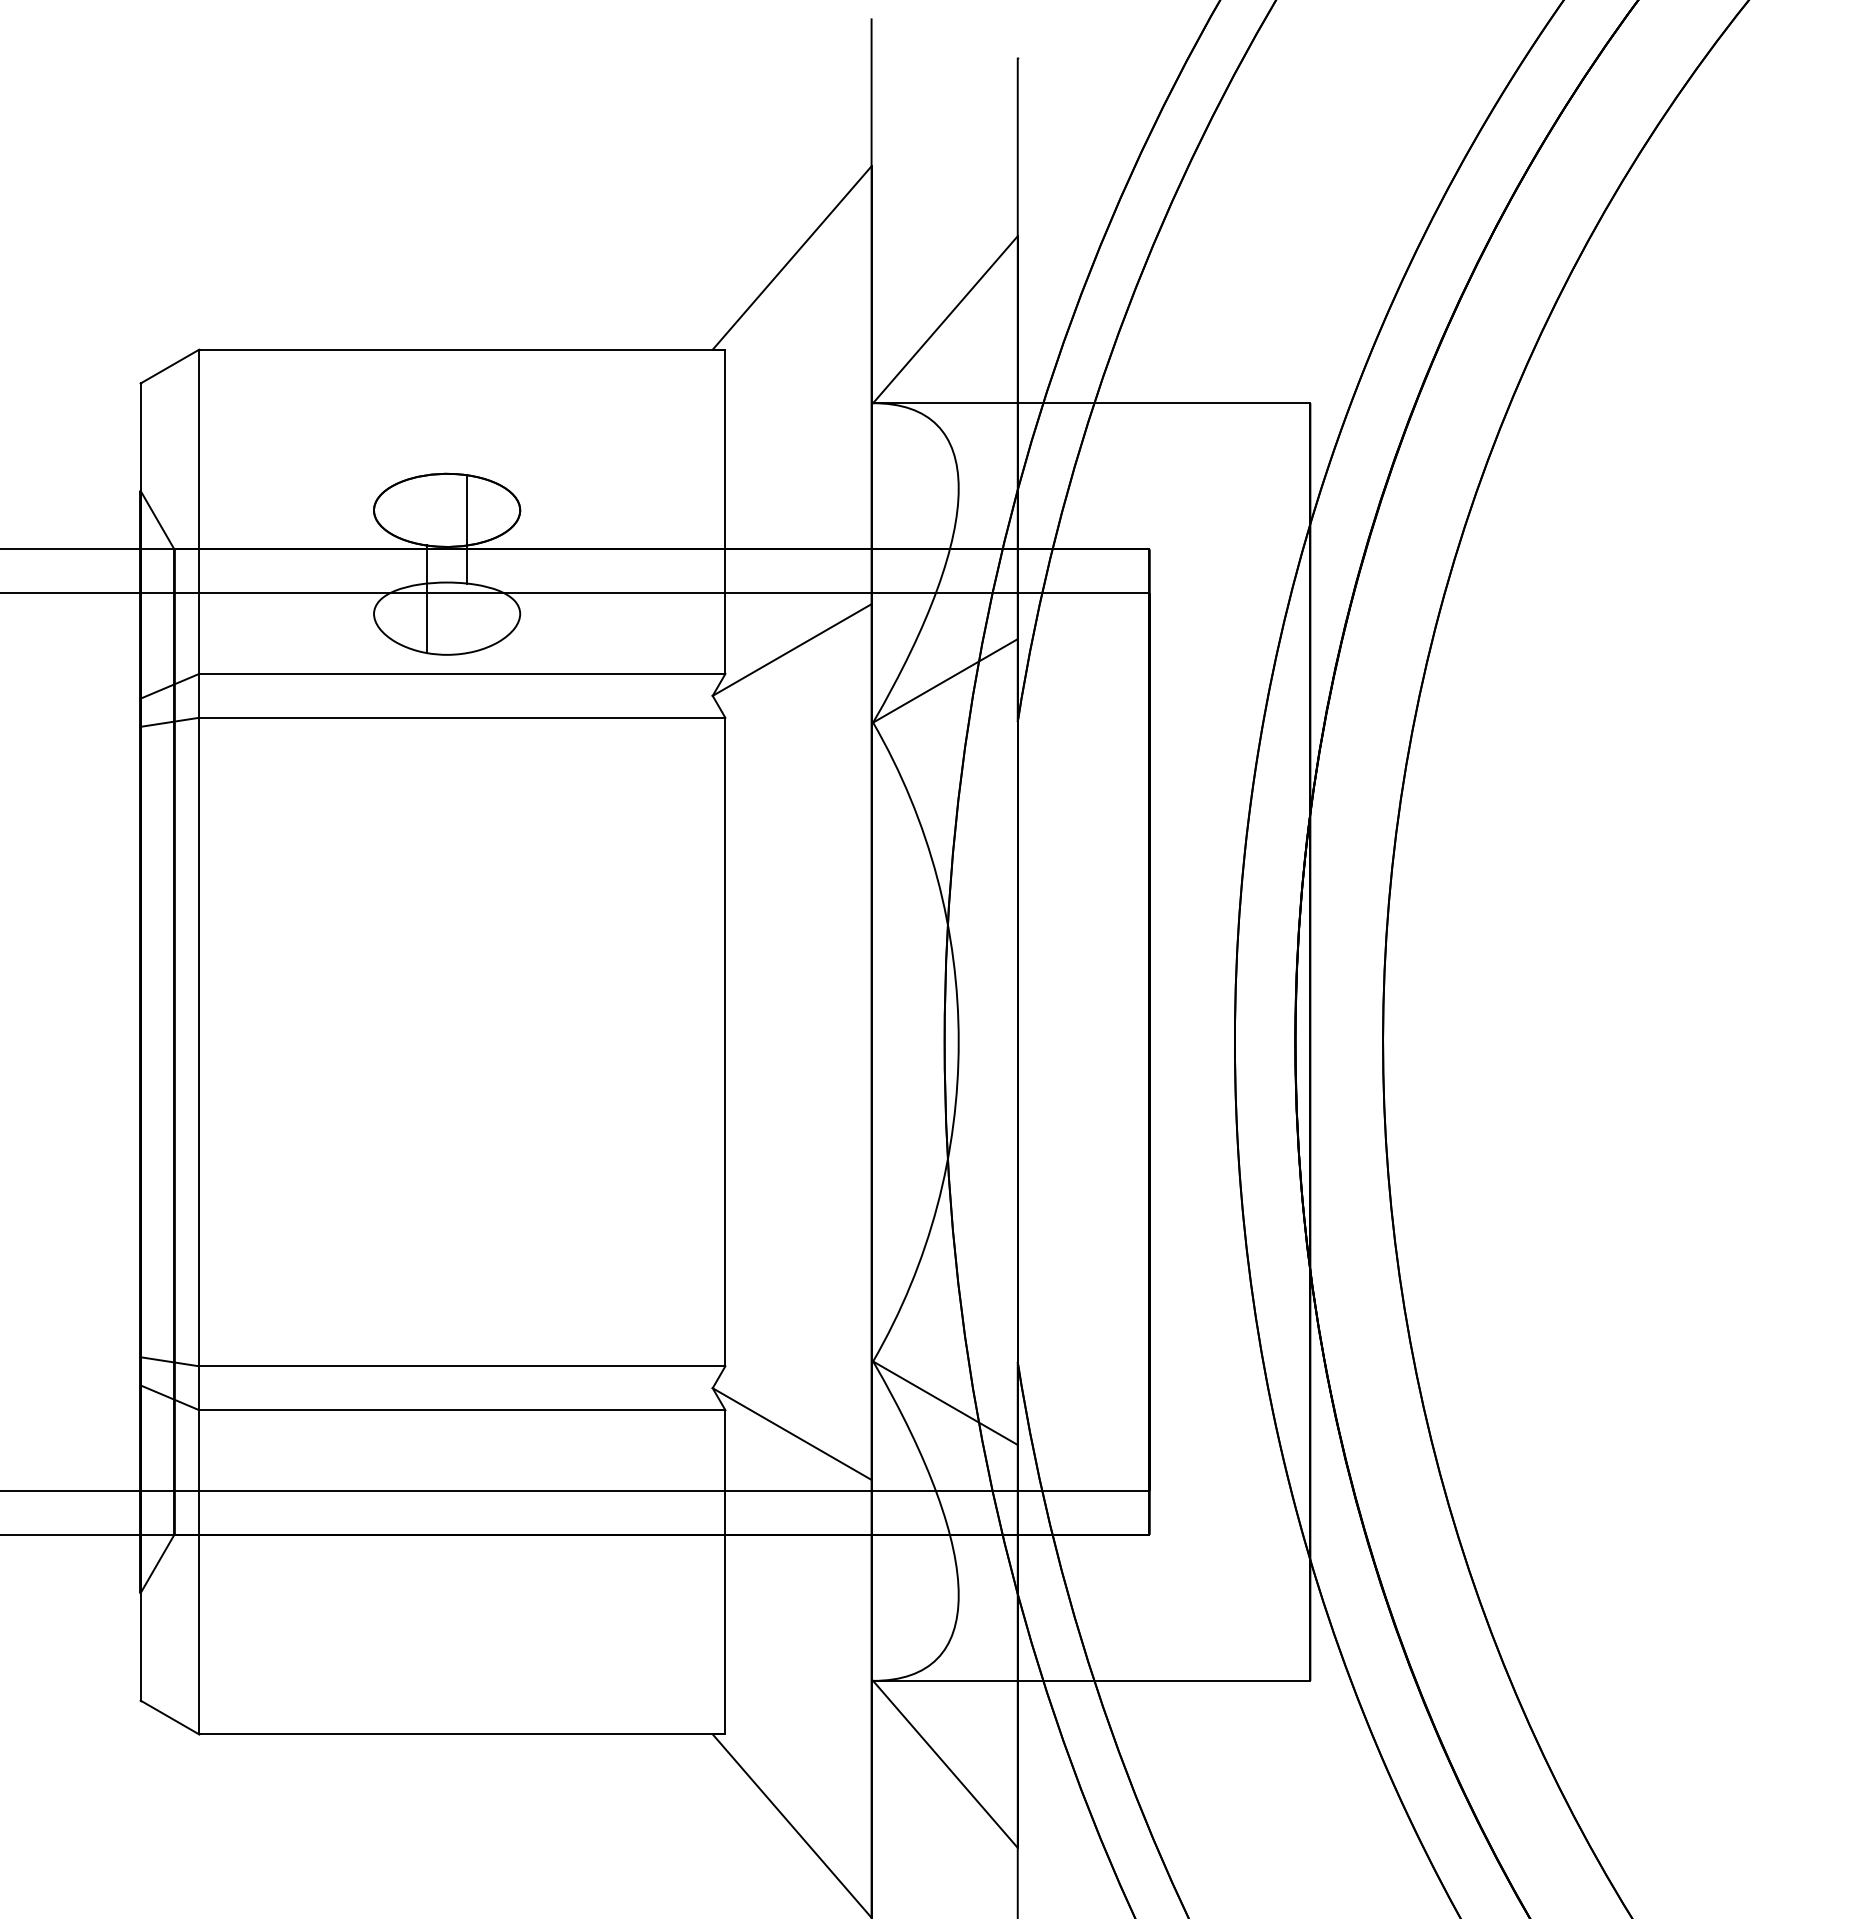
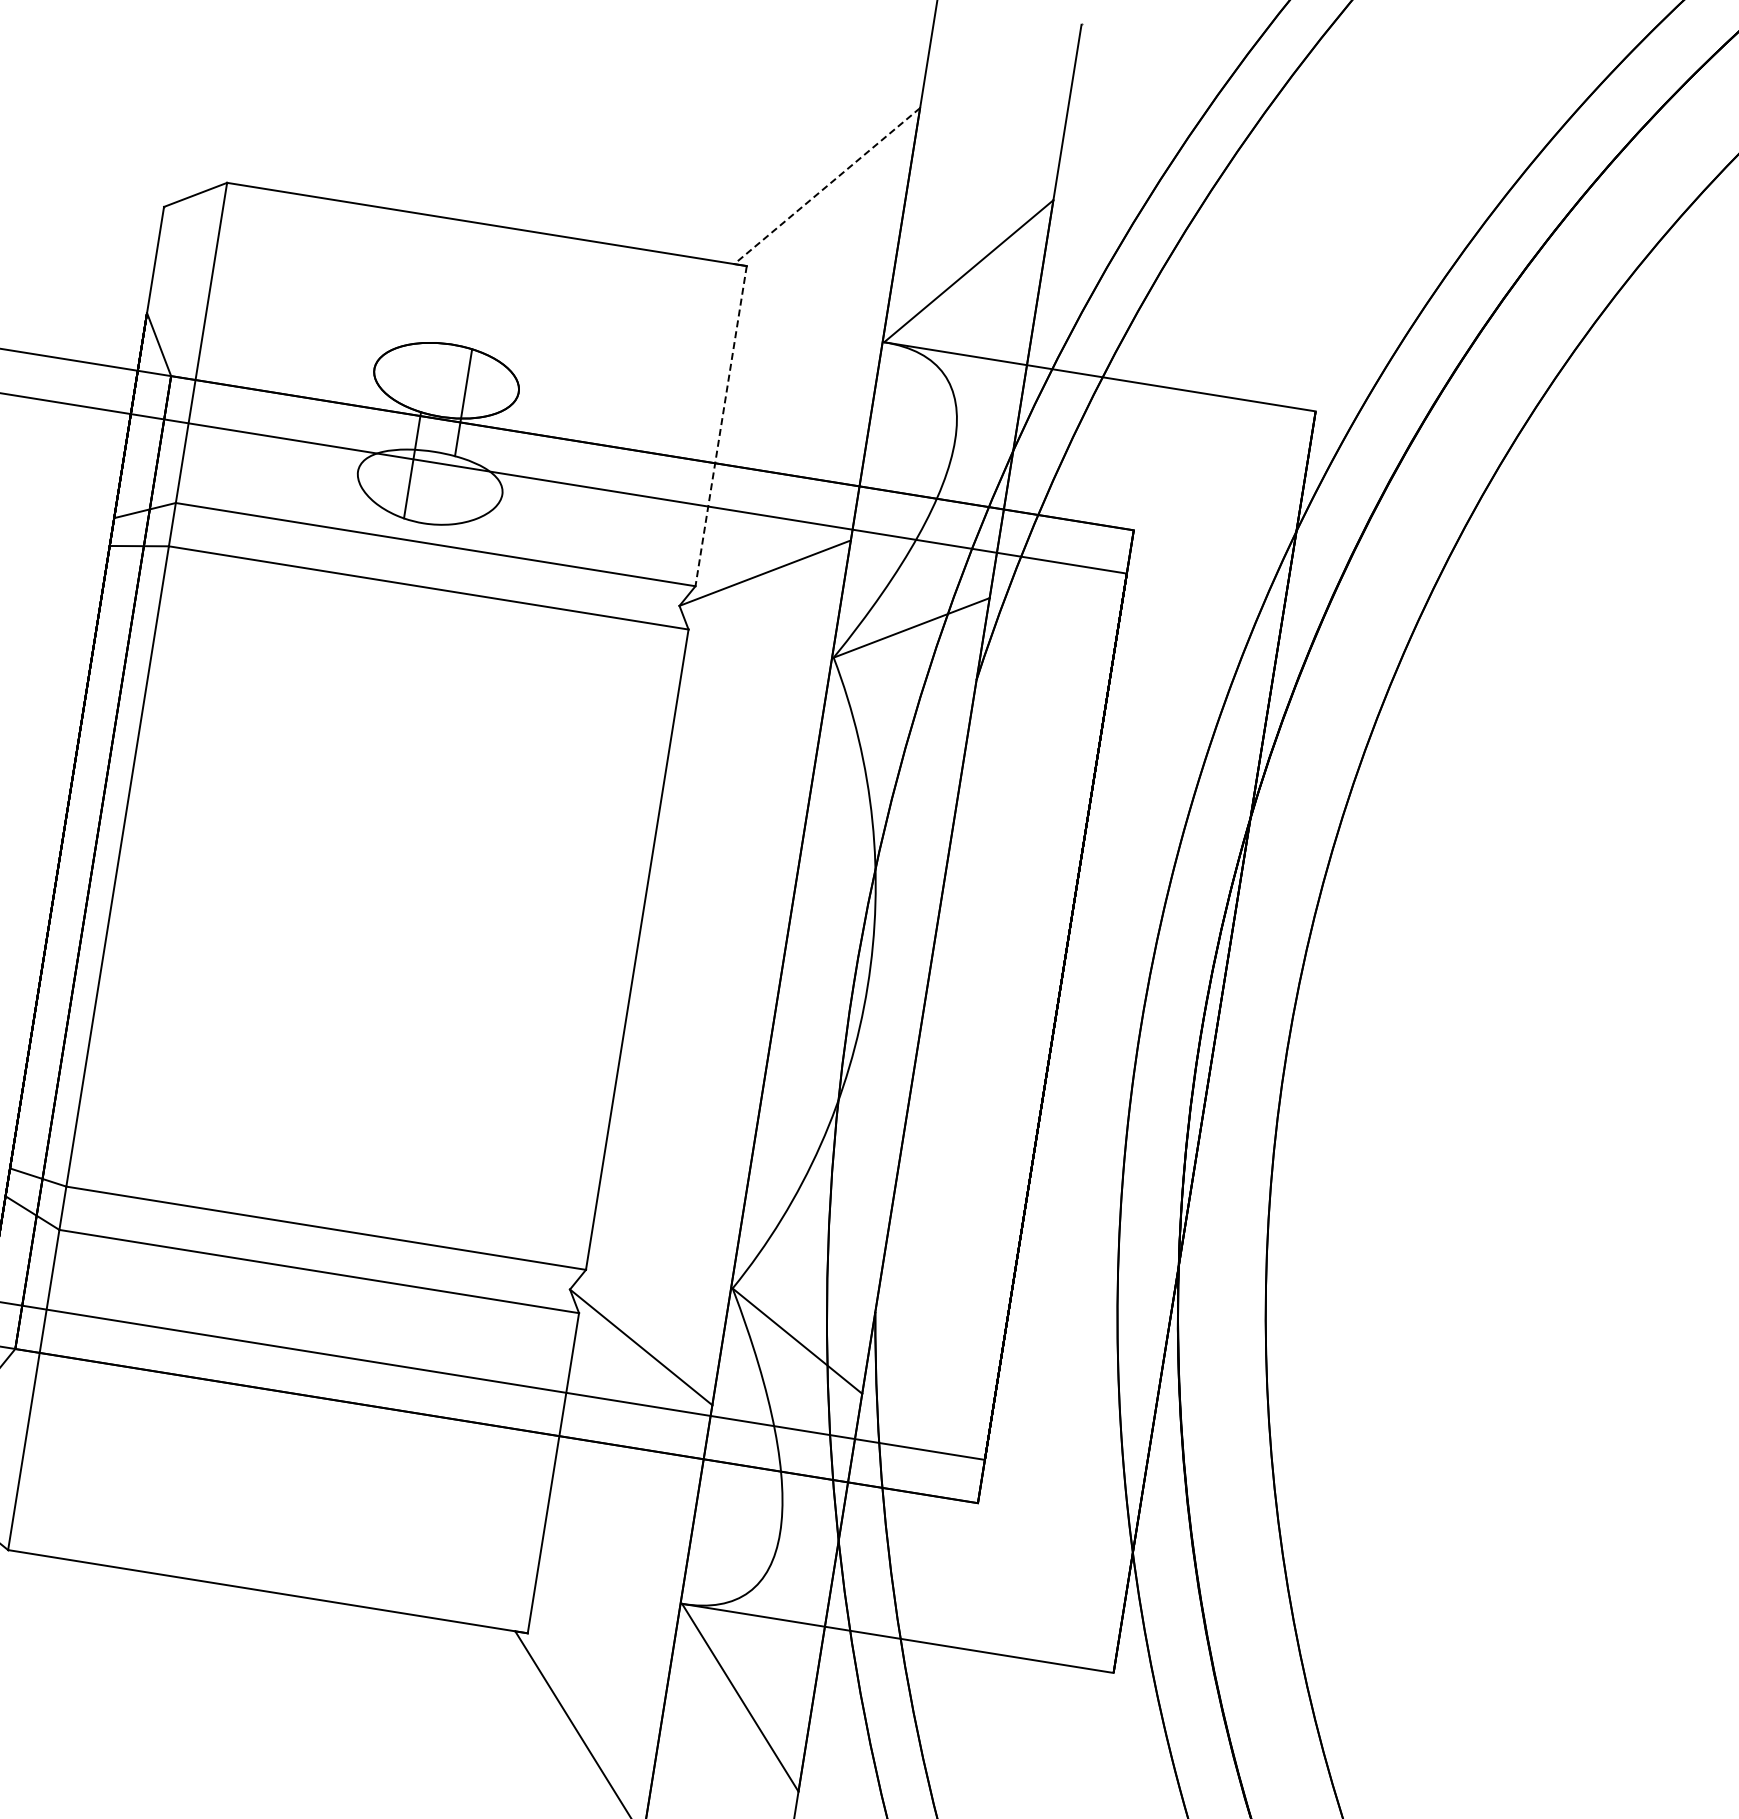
line: (791, 258) -> (826, 186), solid -> dashed
line: (725, 512) -> (721, 426), solid -> dashed

